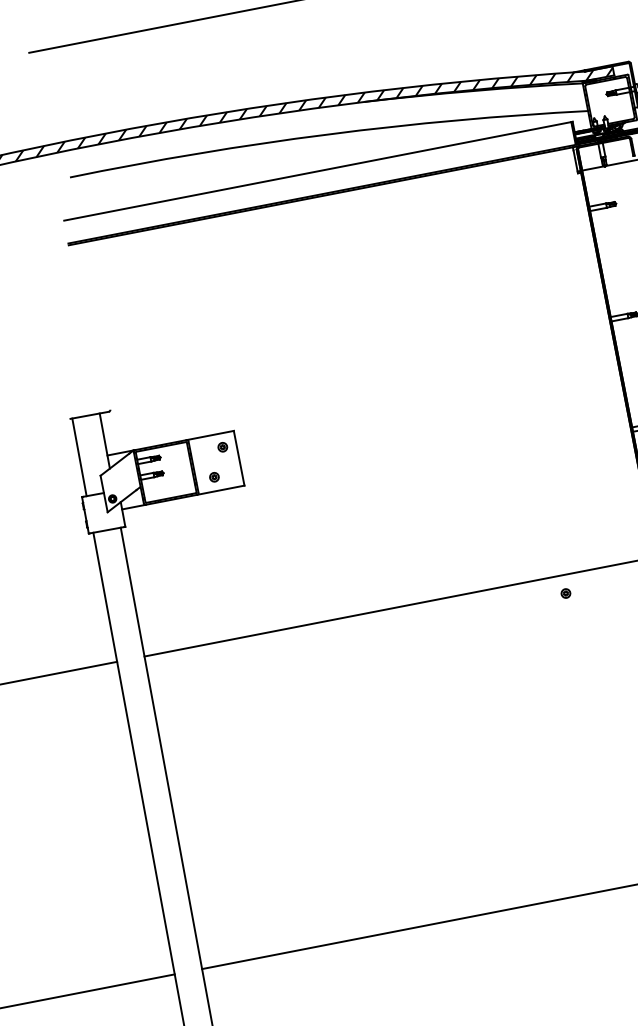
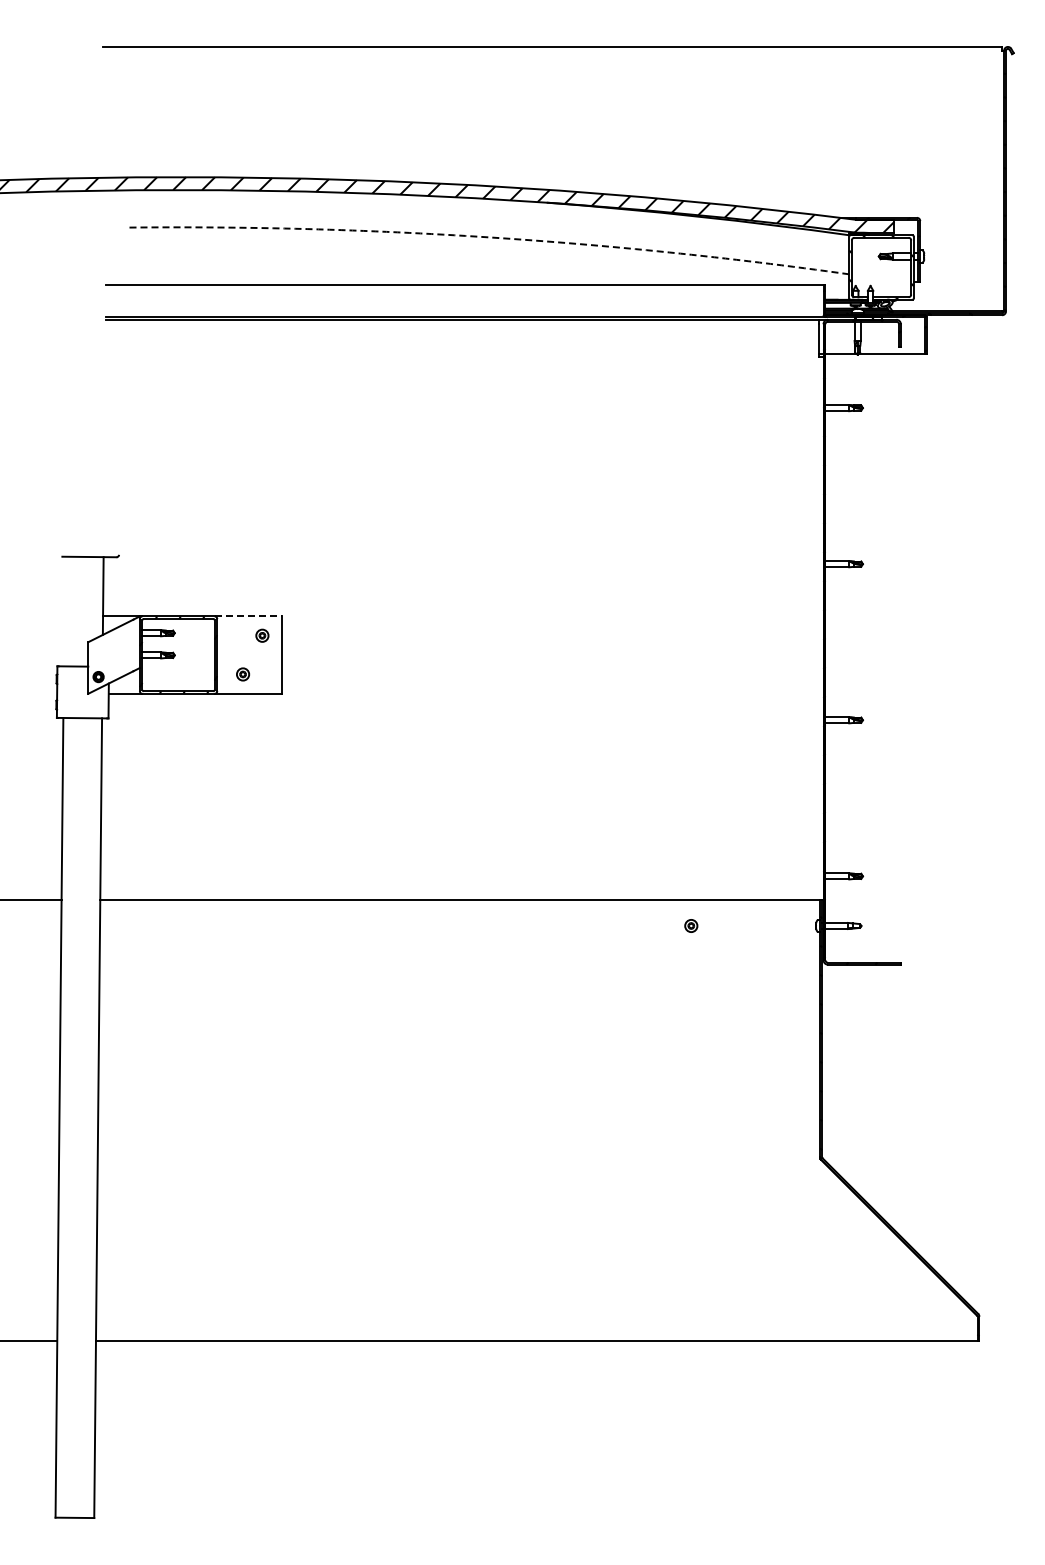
arc: (327, 134) -> (488, 237), solid -> dashed
line: (210, 435) -> (248, 616), solid -> dashed
line: (78, 457) -> (63, 611), removed

